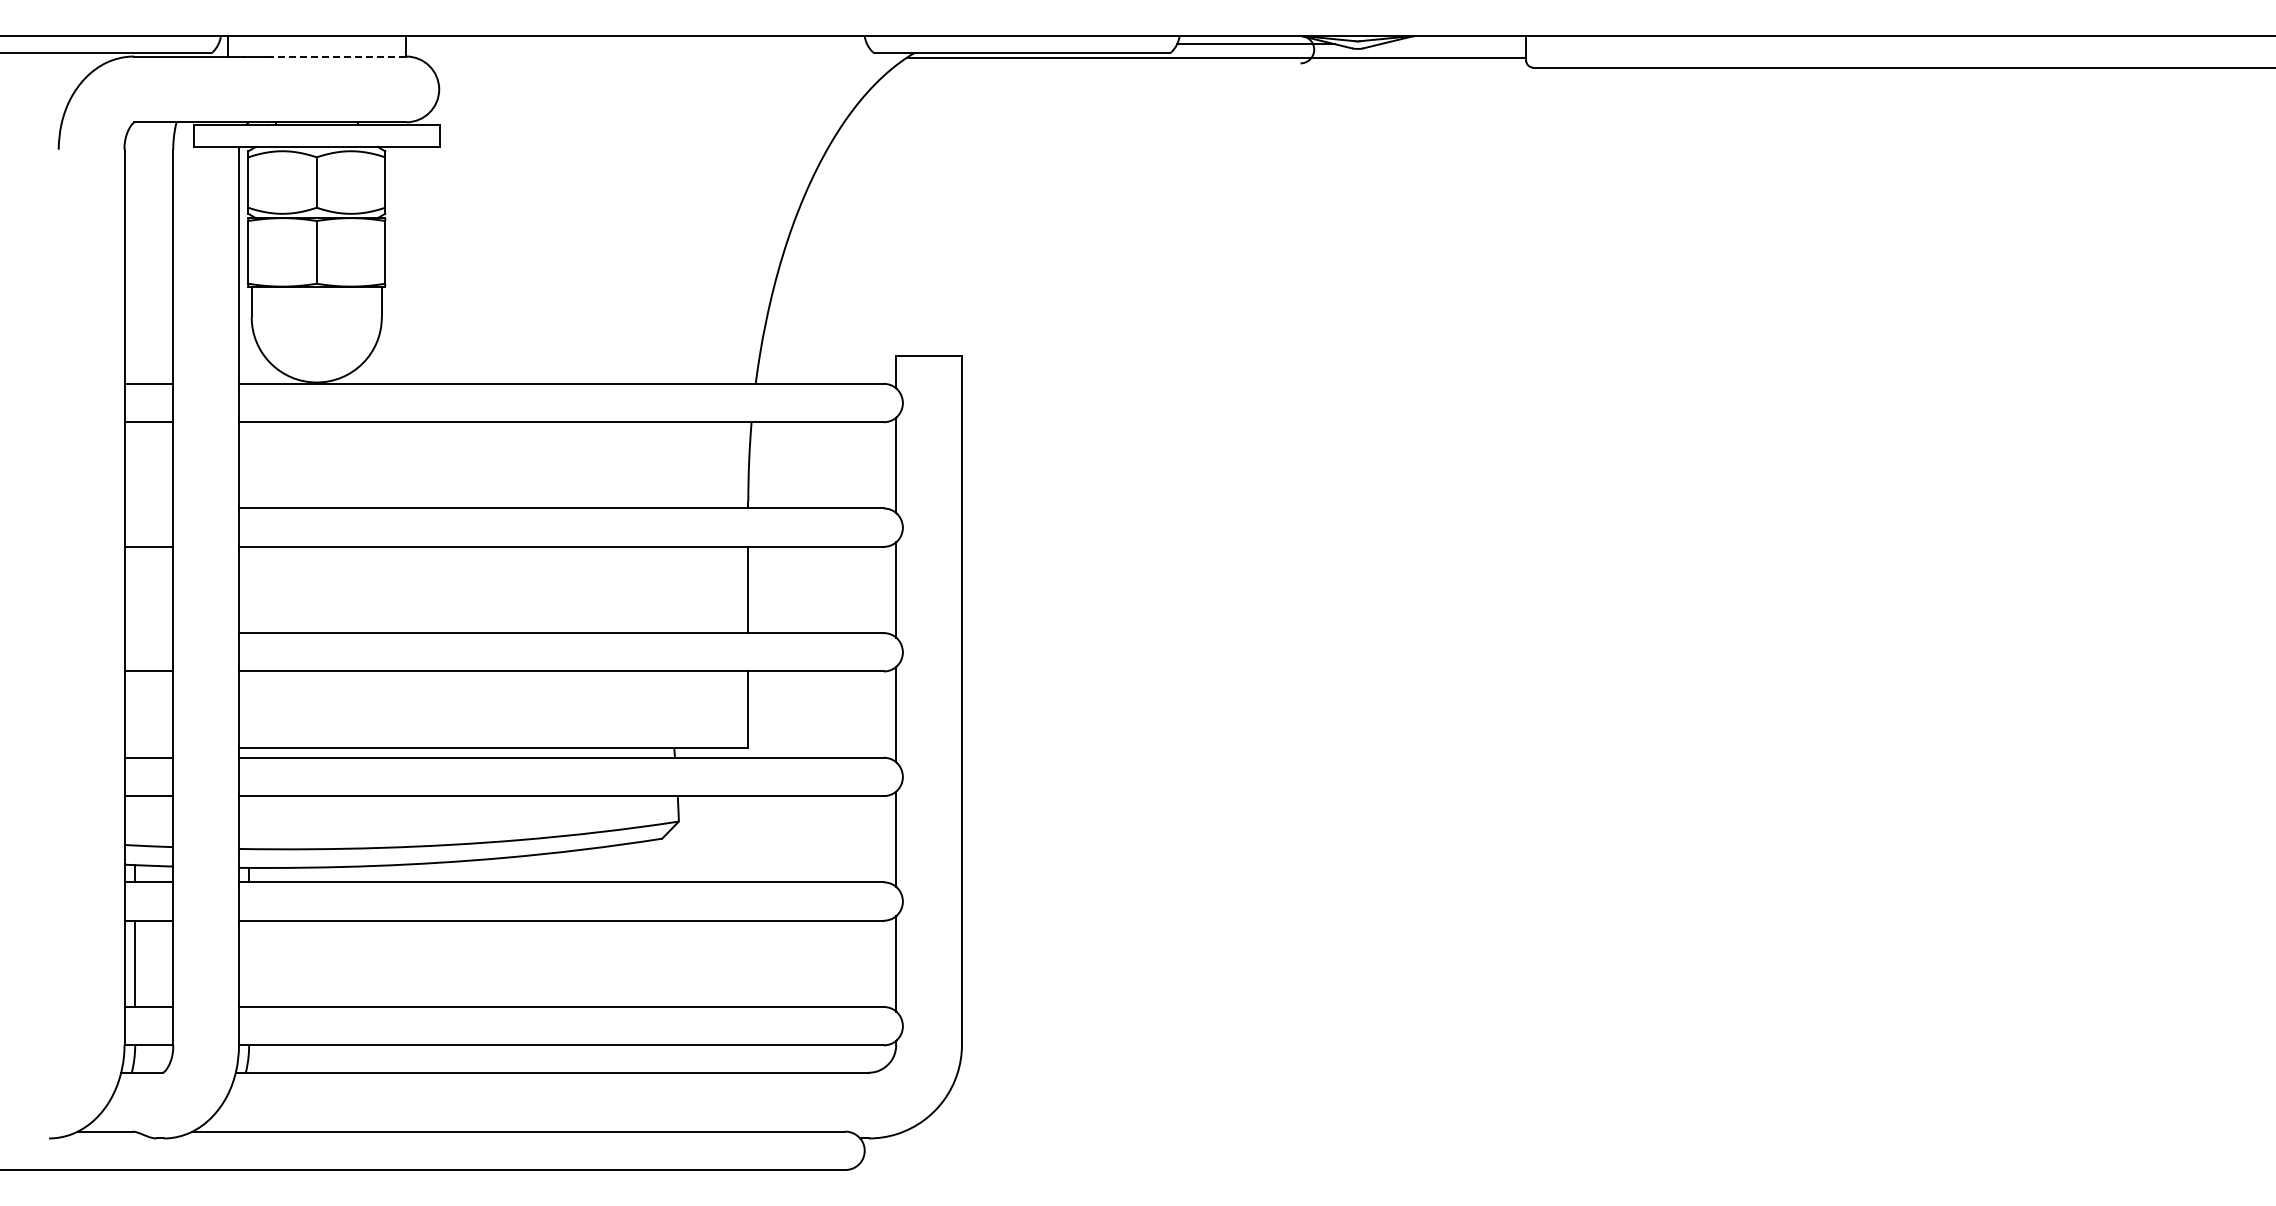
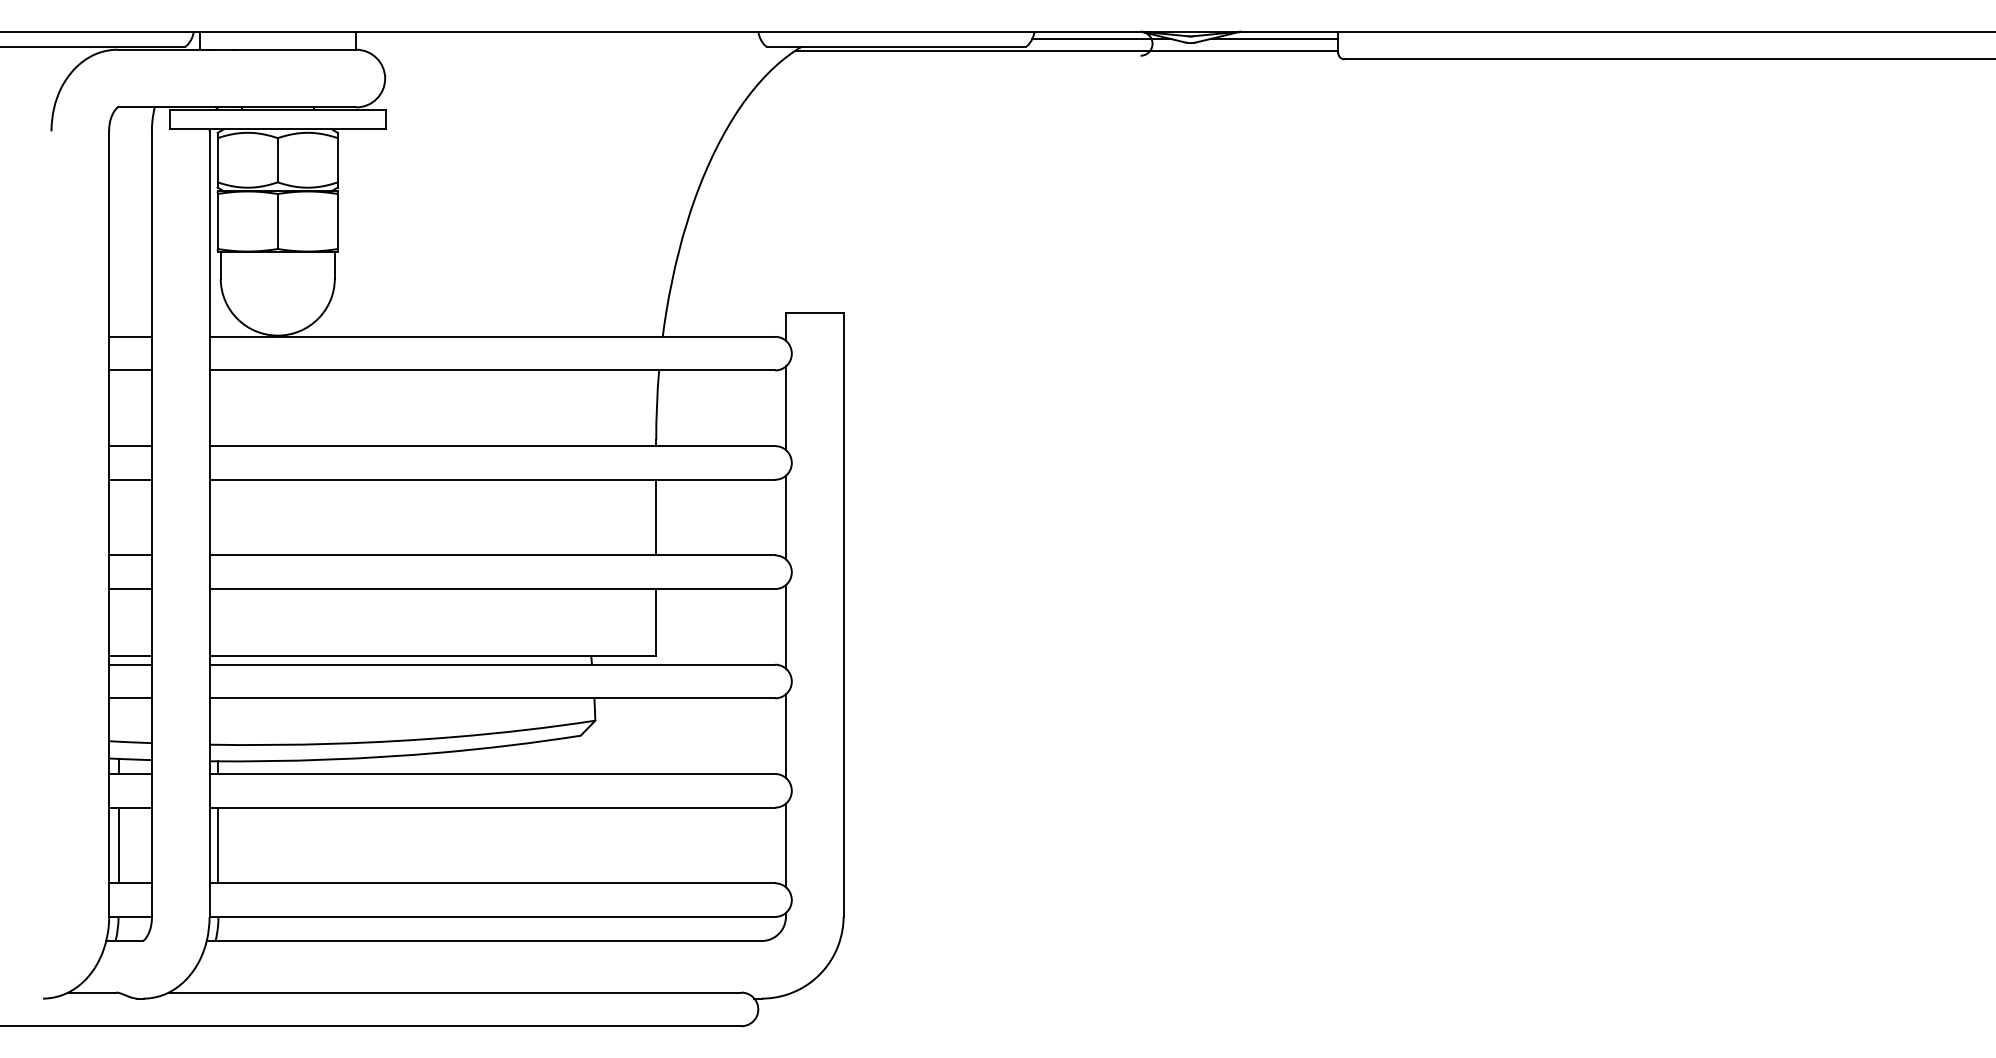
line: (1453, 44) -> (1274, 39), added
line: (336, 56) -> (295, 49), dashed -> solid
line: (148, 508) -> (130, 446), added
line: (148, 633) -> (130, 555), added
line: (148, 748) -> (130, 656), added
line: (249, 963) -> (218, 845), added

